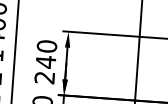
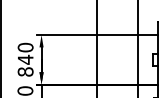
text: (44, 77) -> (25, 71), 240 -> 840

